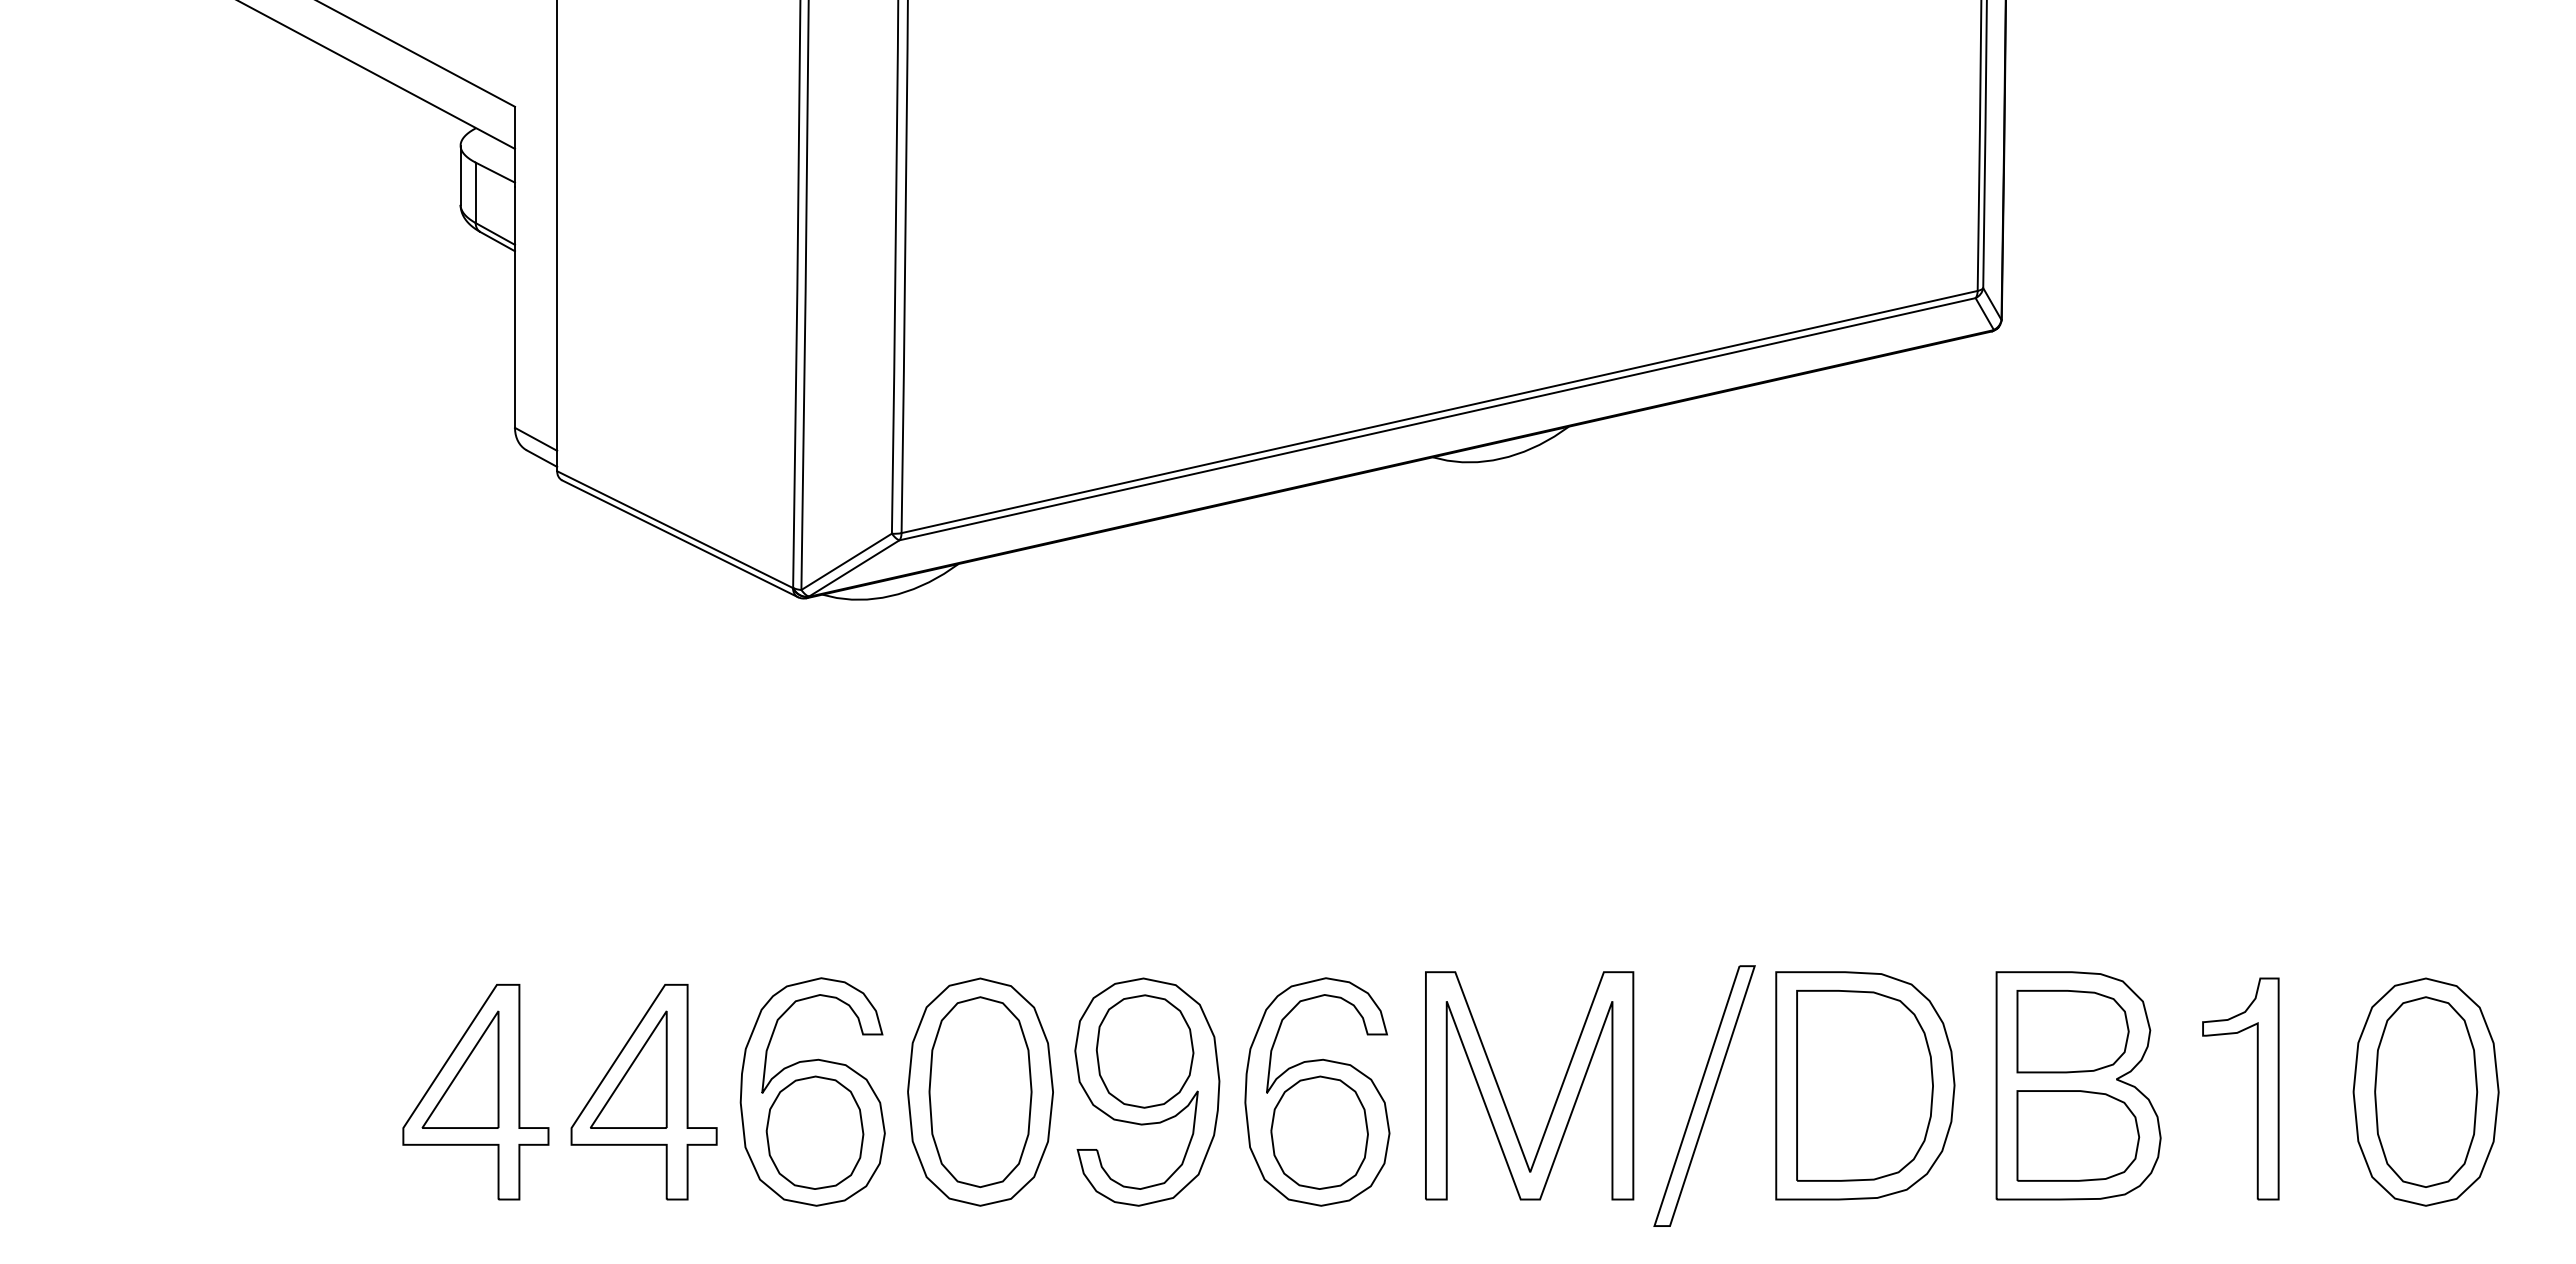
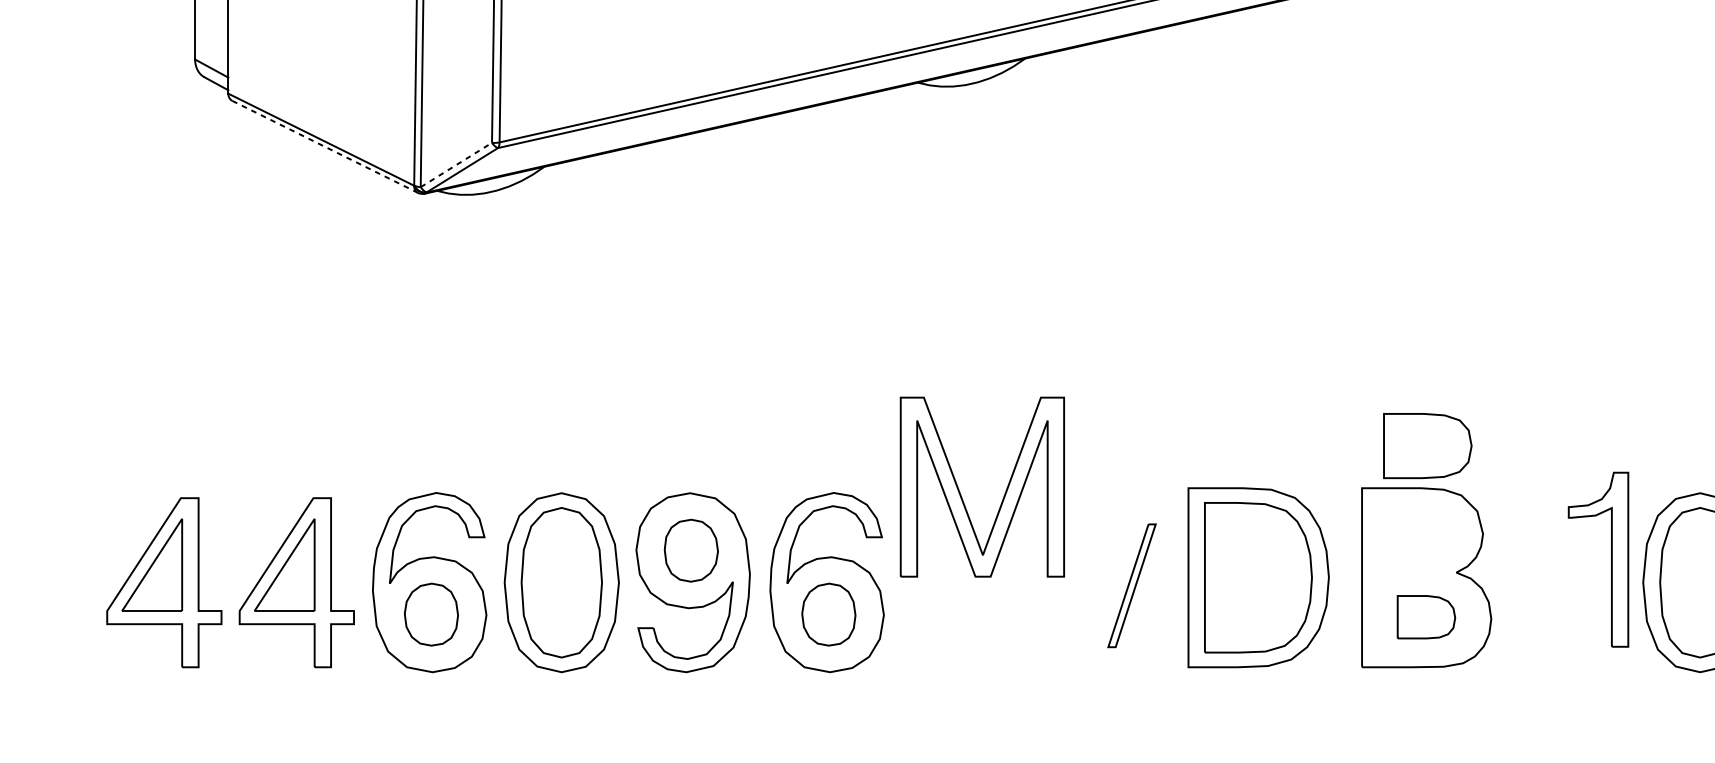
line: (680, 538) -> (325, 146), solid -> dashed
line: (847, 561) -> (457, 164), solid -> dashed
part: (2072, 1031) -> (1427, 445), moved
part: (1144, 1051) -> (690, 550), size x0.7
part: (2256, 1088) -> (1610, 559), moved
part: (1502, 1094) -> (961, 493), moved
part: (1704, 1095) -> (1131, 585), size x0.6
part: (814, 1132) -> (431, 614), size x0.7
part: (1319, 1132) -> (828, 614), size x0.7
part: (2078, 1135) -> (1426, 616), size x0.6

